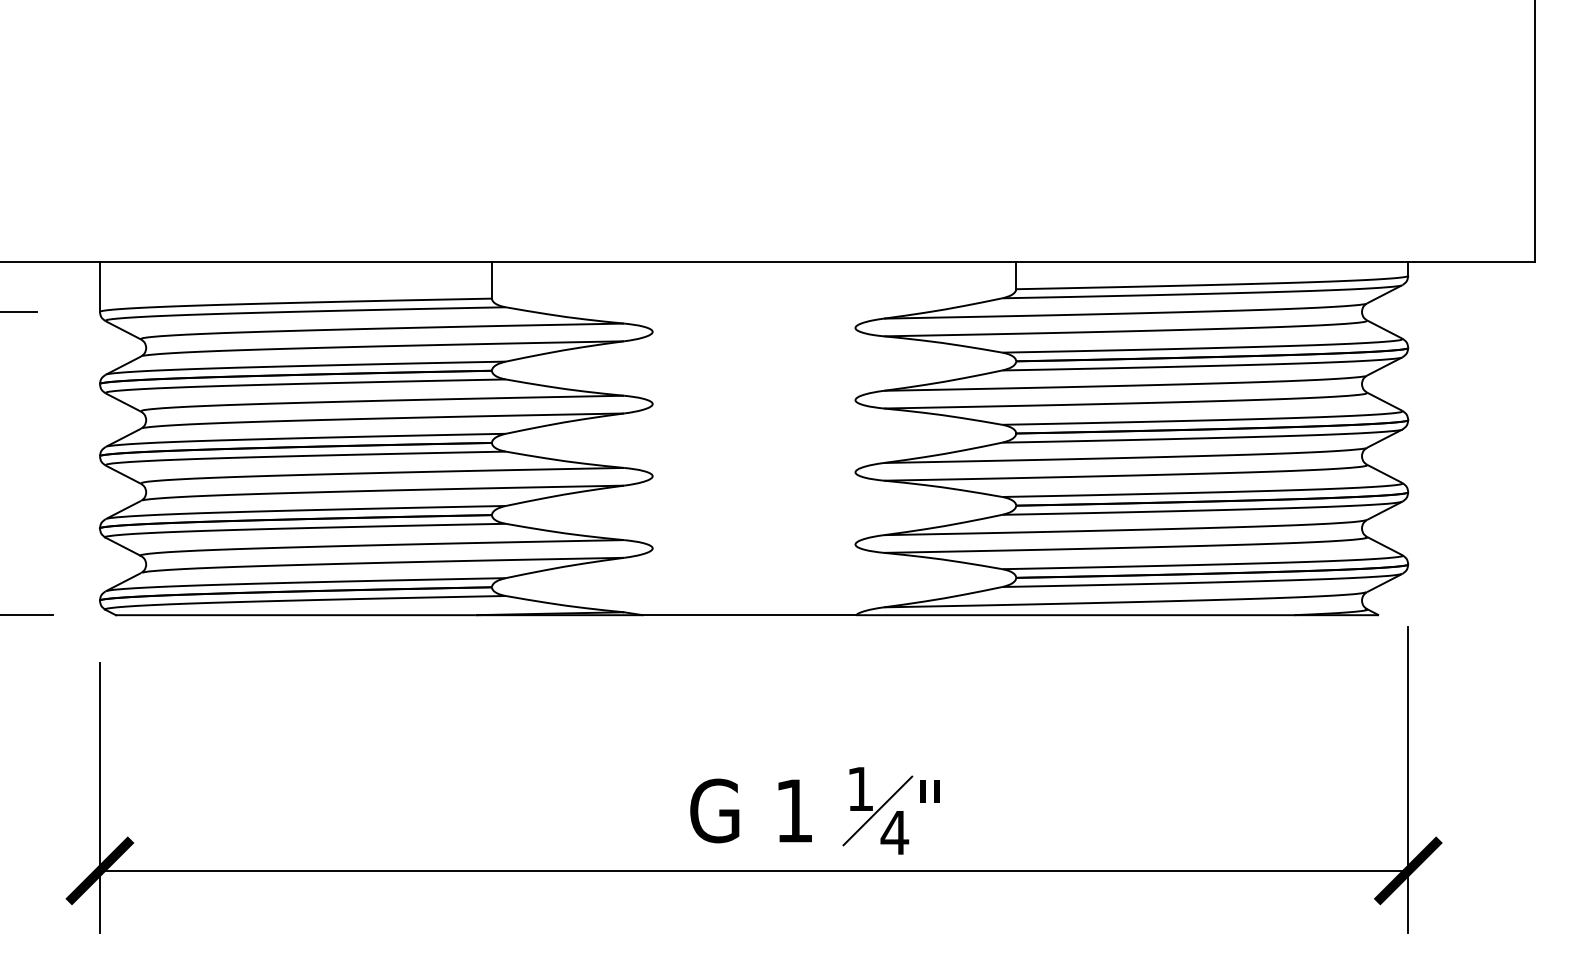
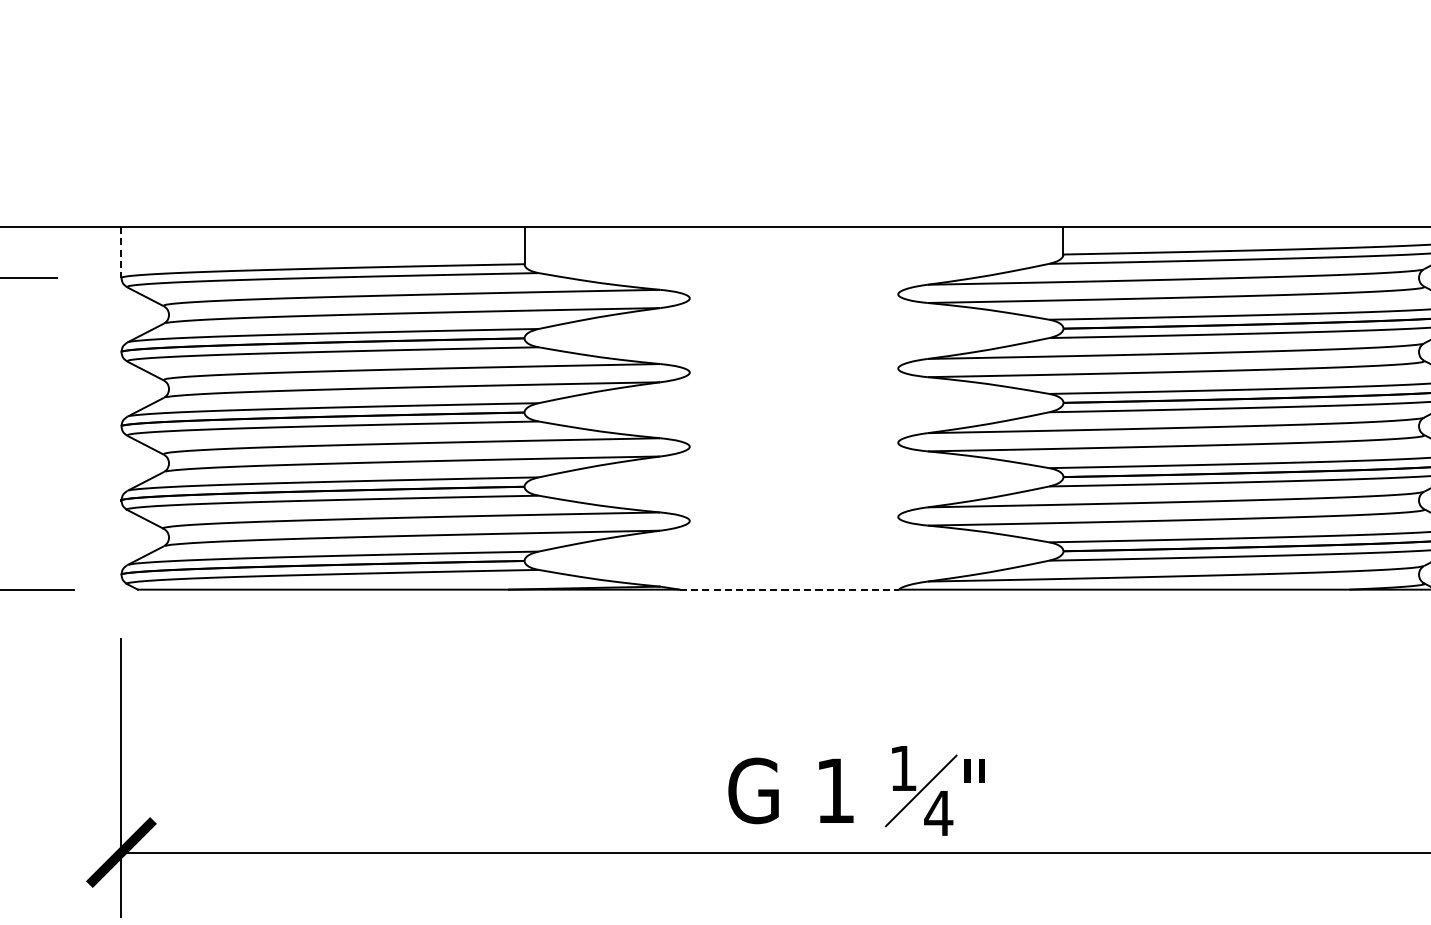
line: (99, 287) -> (121, 252), solid -> dashed
line: (749, 615) -> (789, 589), solid -> dashed

